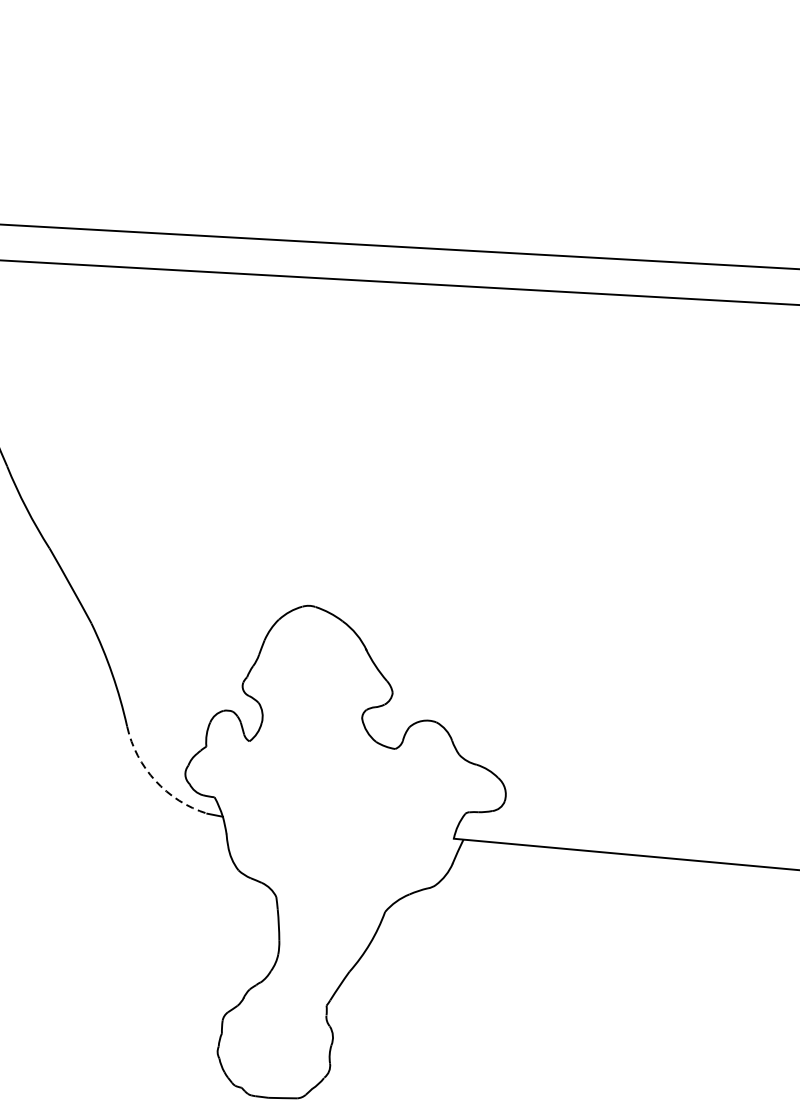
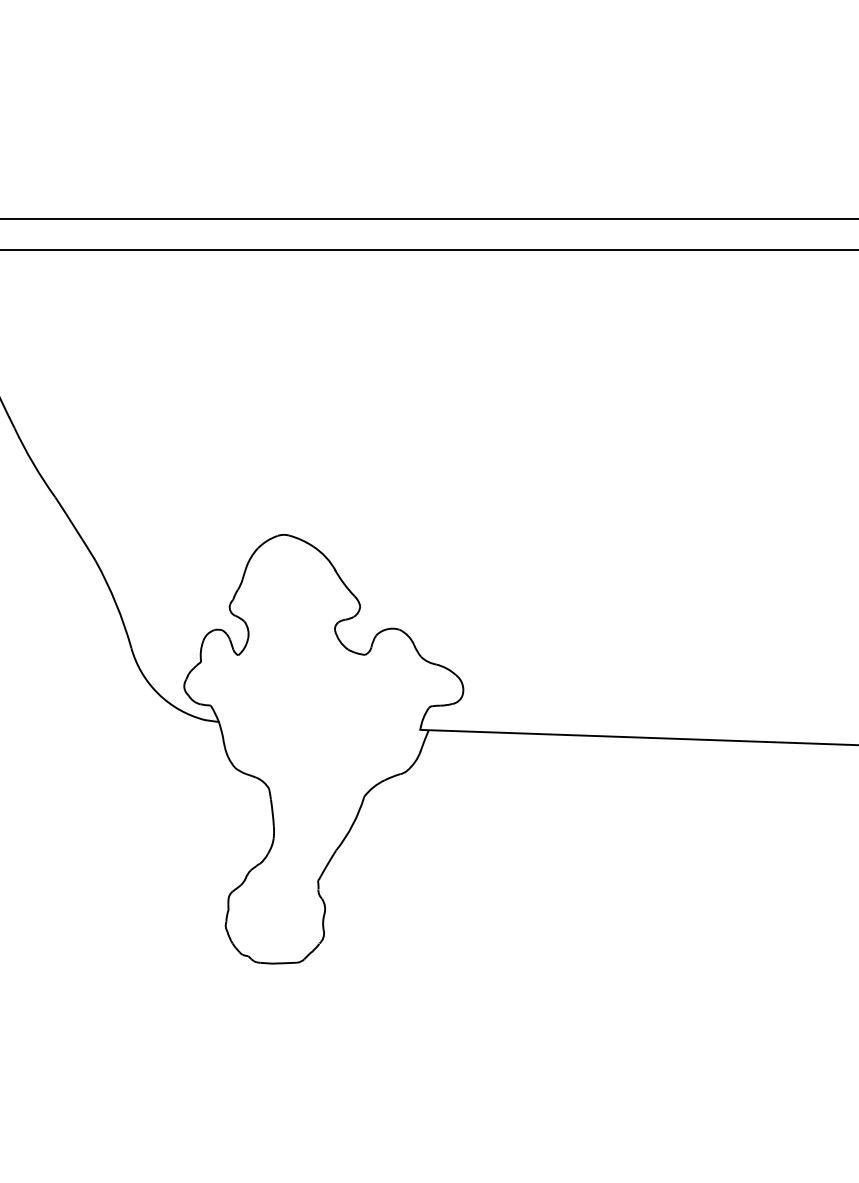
arc: (155, 781) -> (158, 694), dashed -> solid

